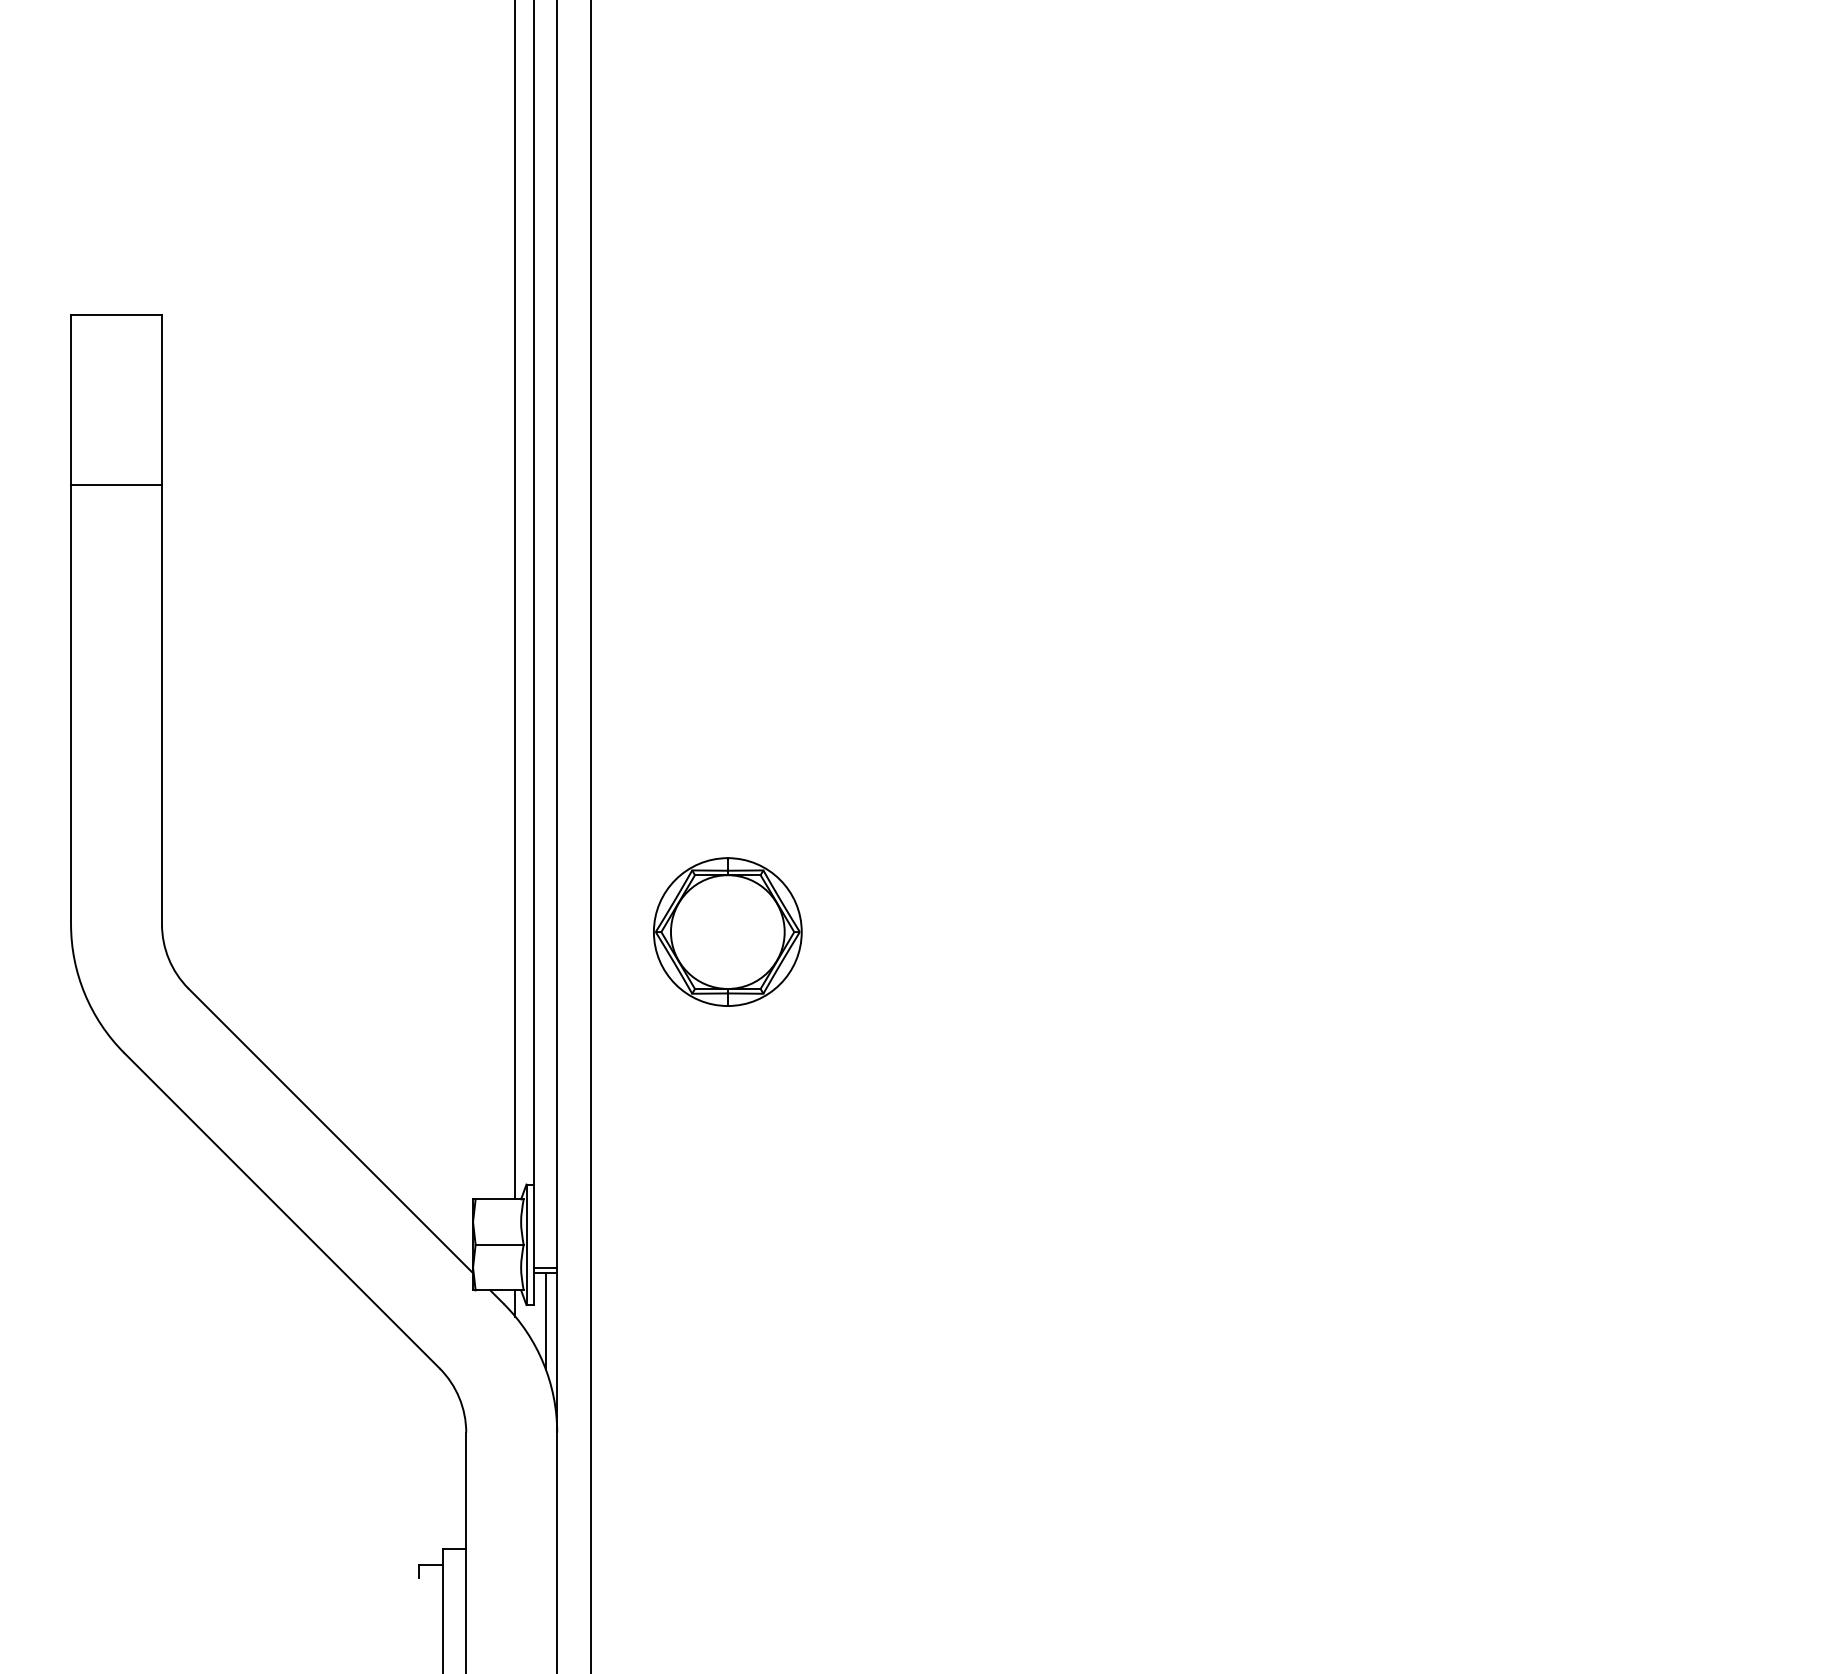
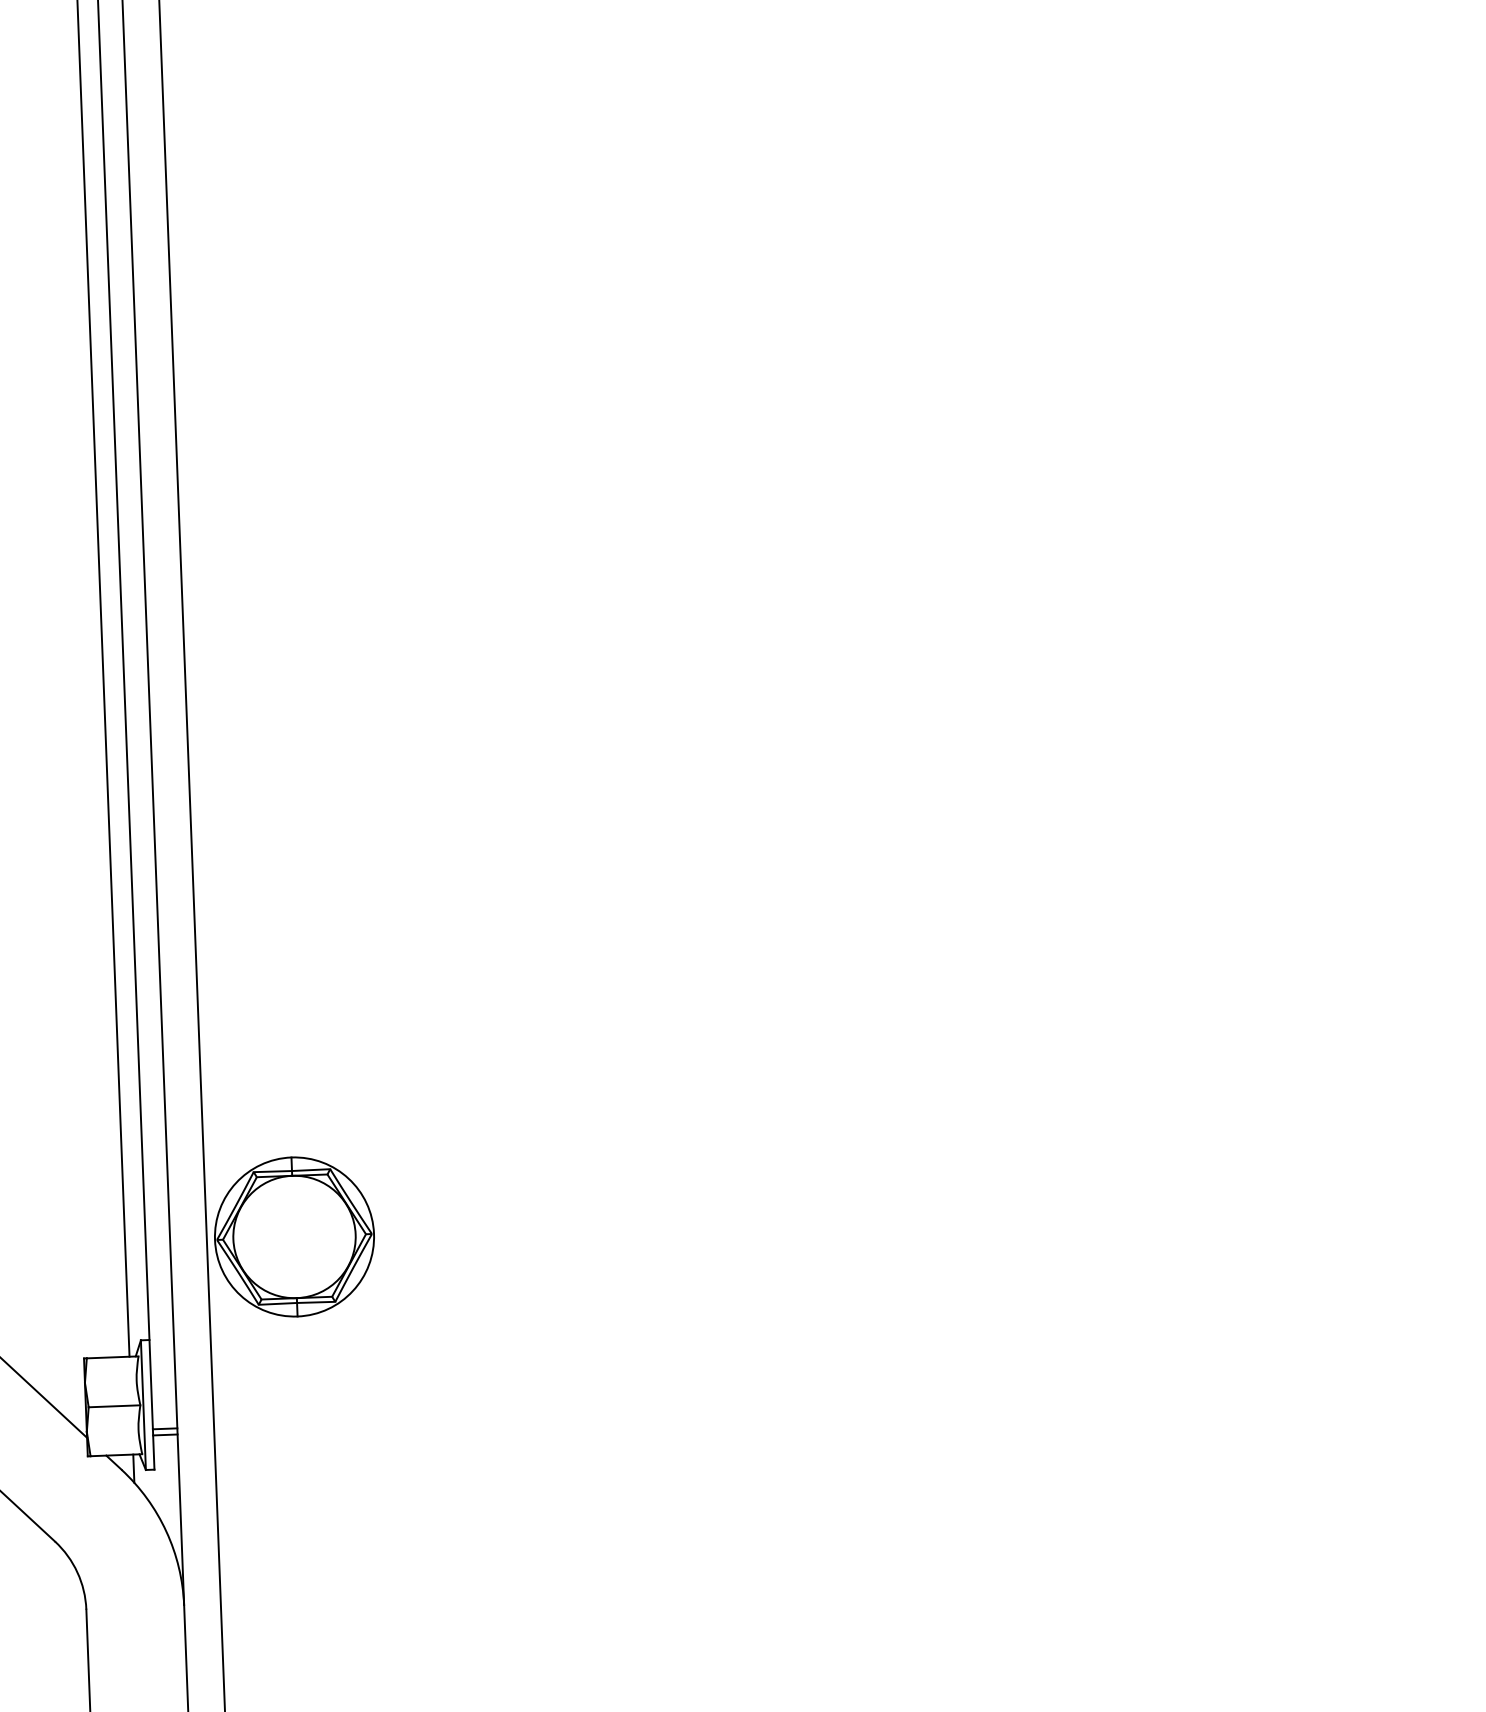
part: (727, 931) -> (294, 1236), moved
line: (545, 1321) -> (166, 1486), removed

